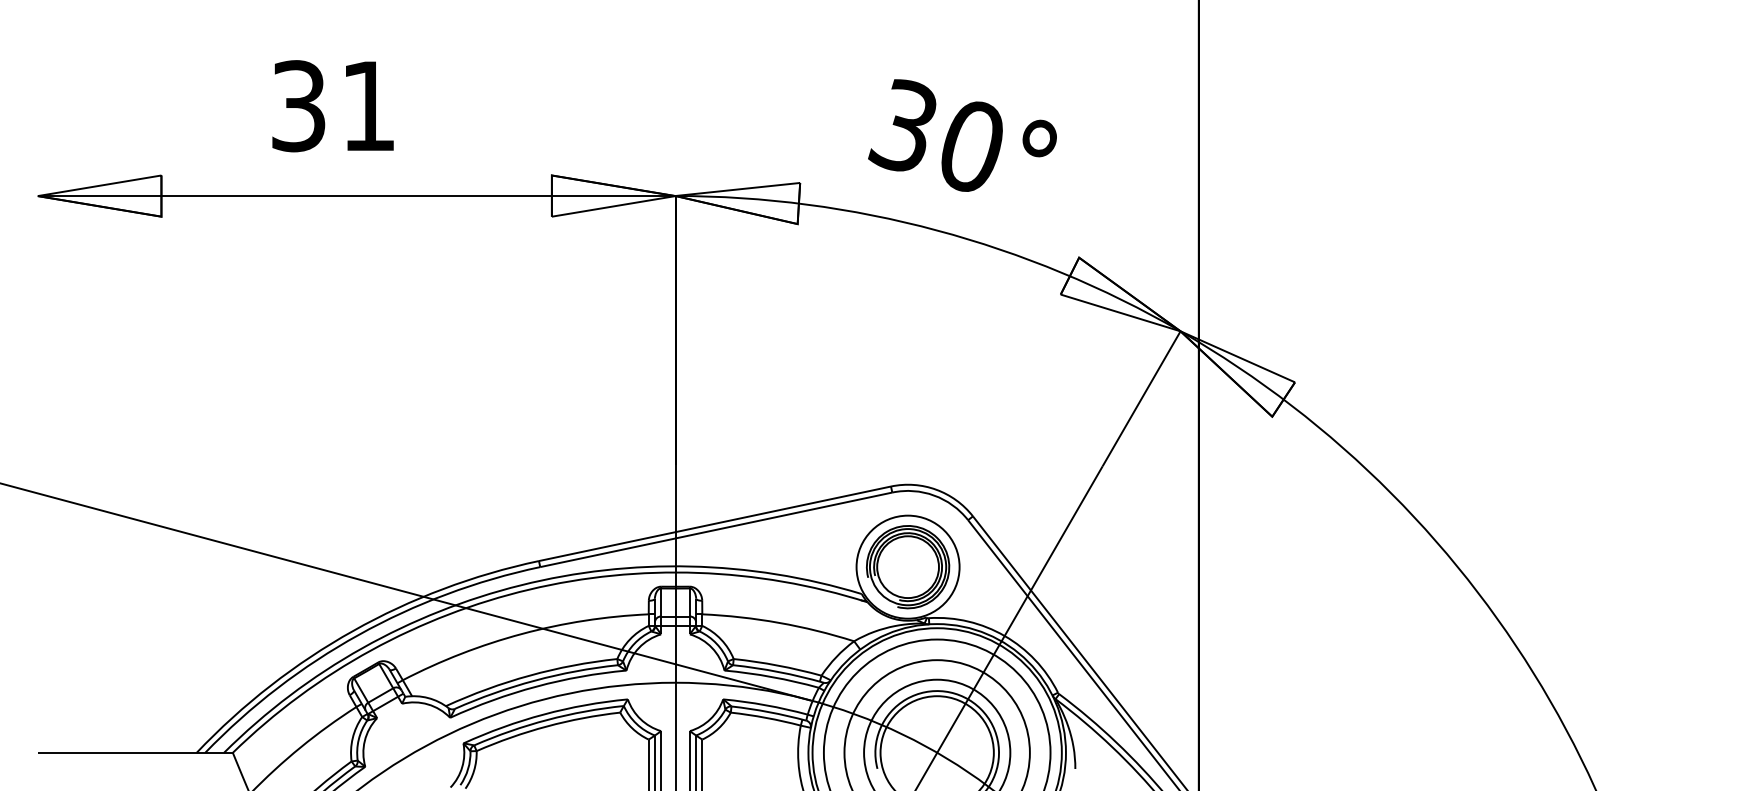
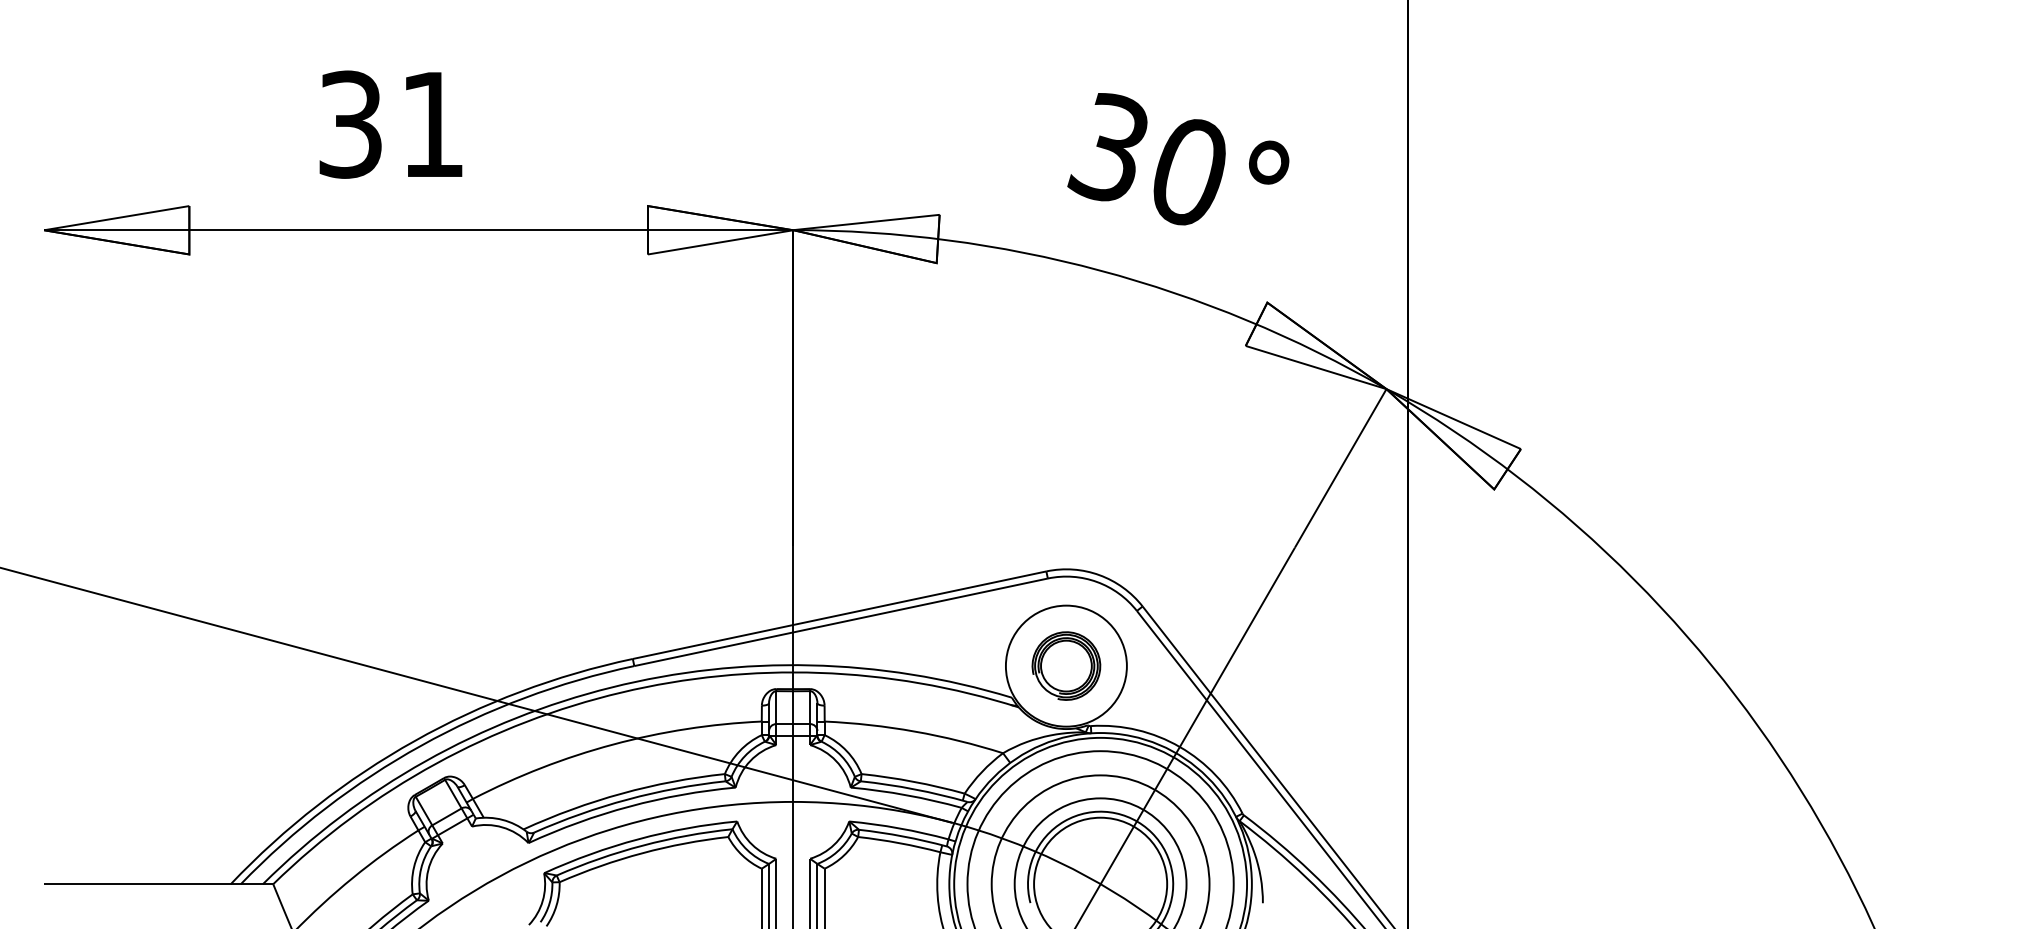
text: (962, 135) -> (1178, 159), moved
part: (908, 566) -> (1066, 665), size x0.7

